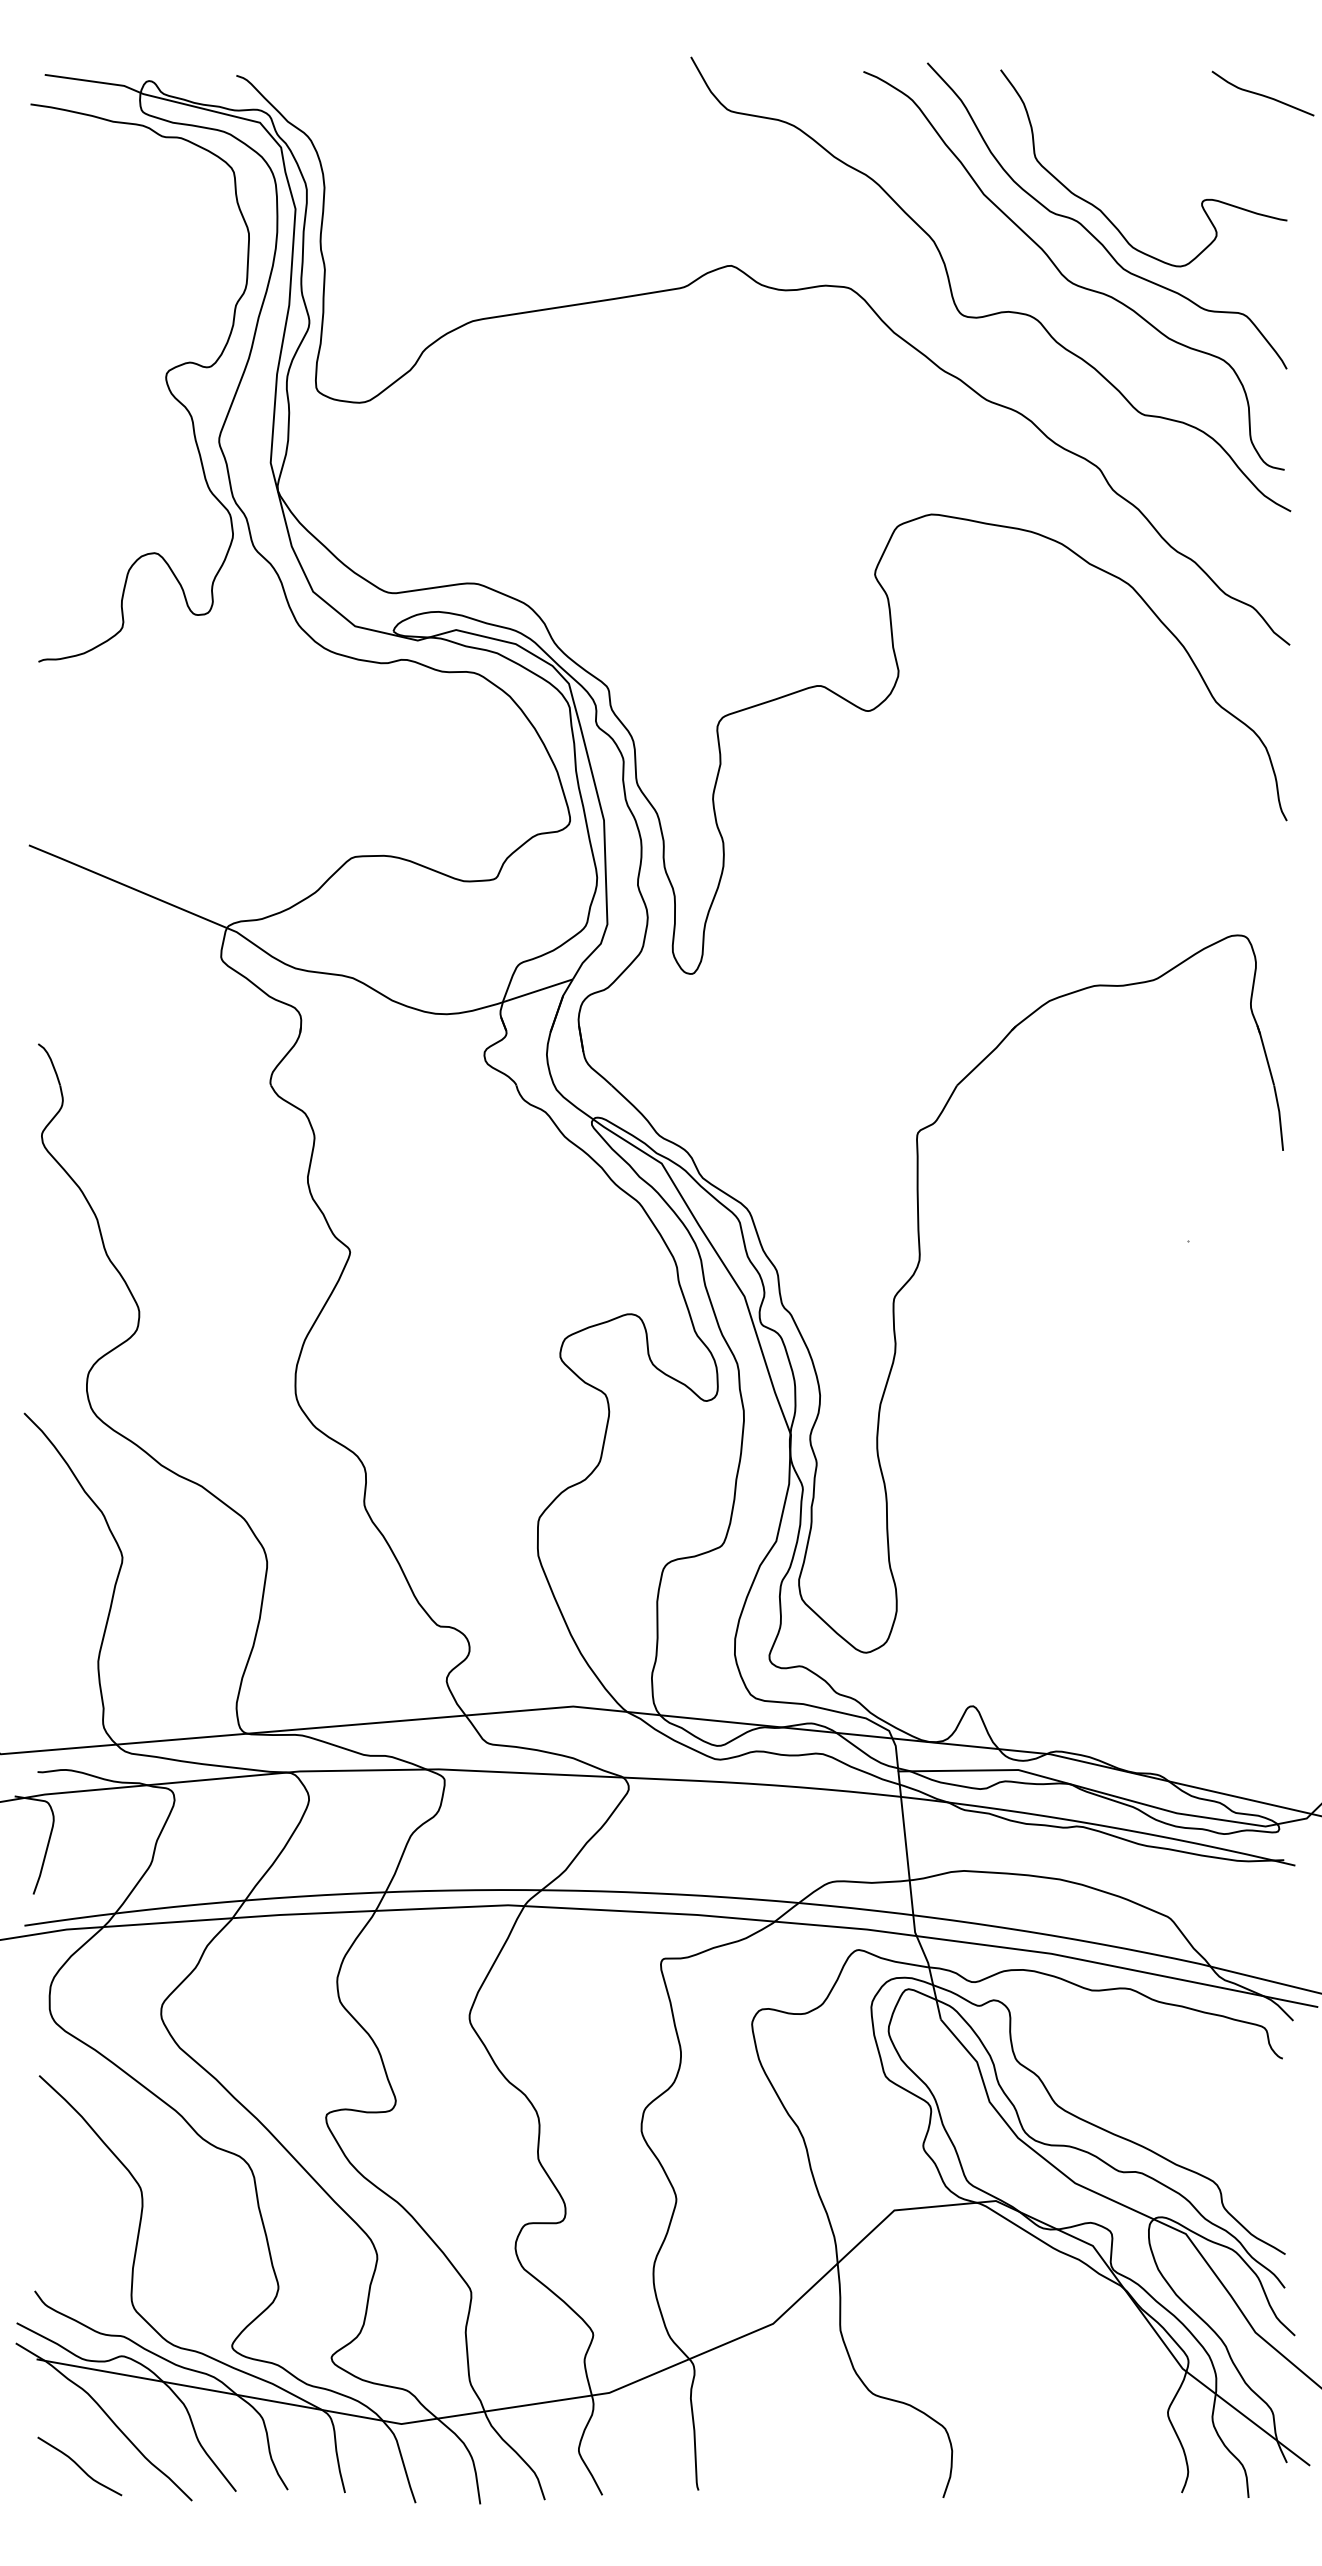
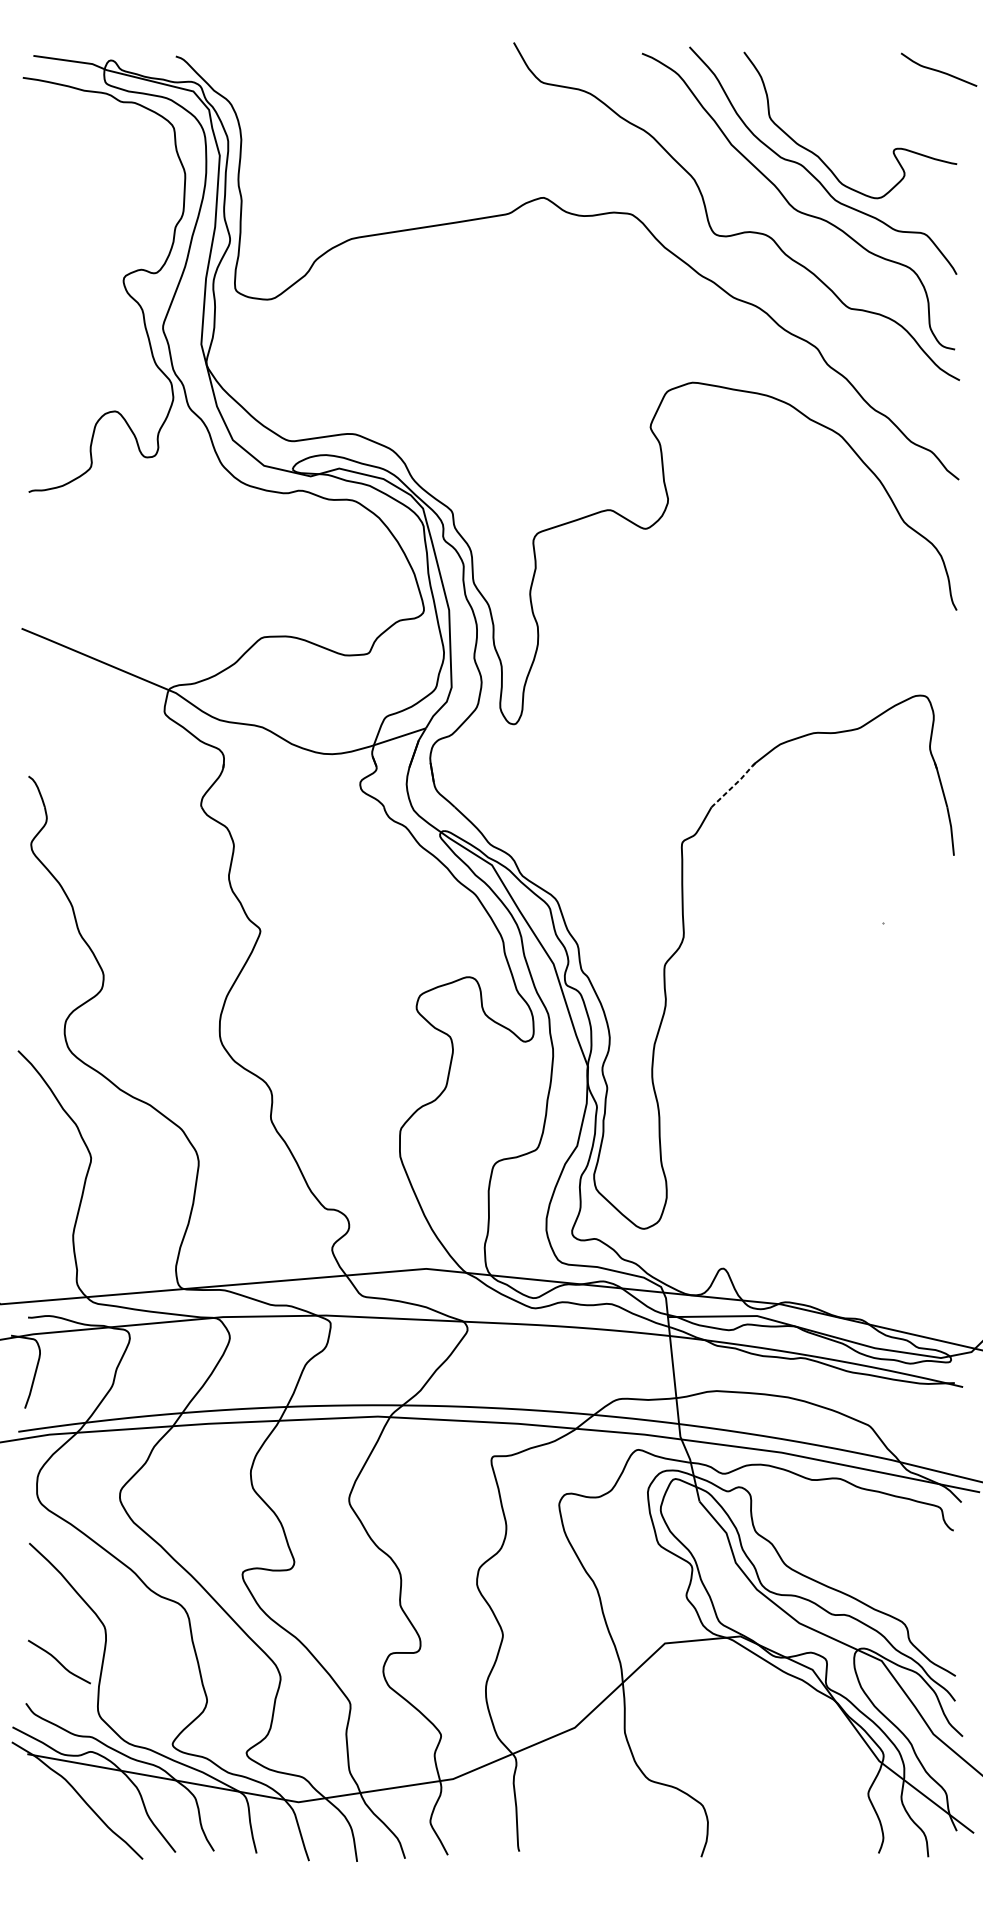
line: (987, 1055) -> (734, 784), solid -> dashed
curve: (79, 2466) -> (59, 1662), moved

